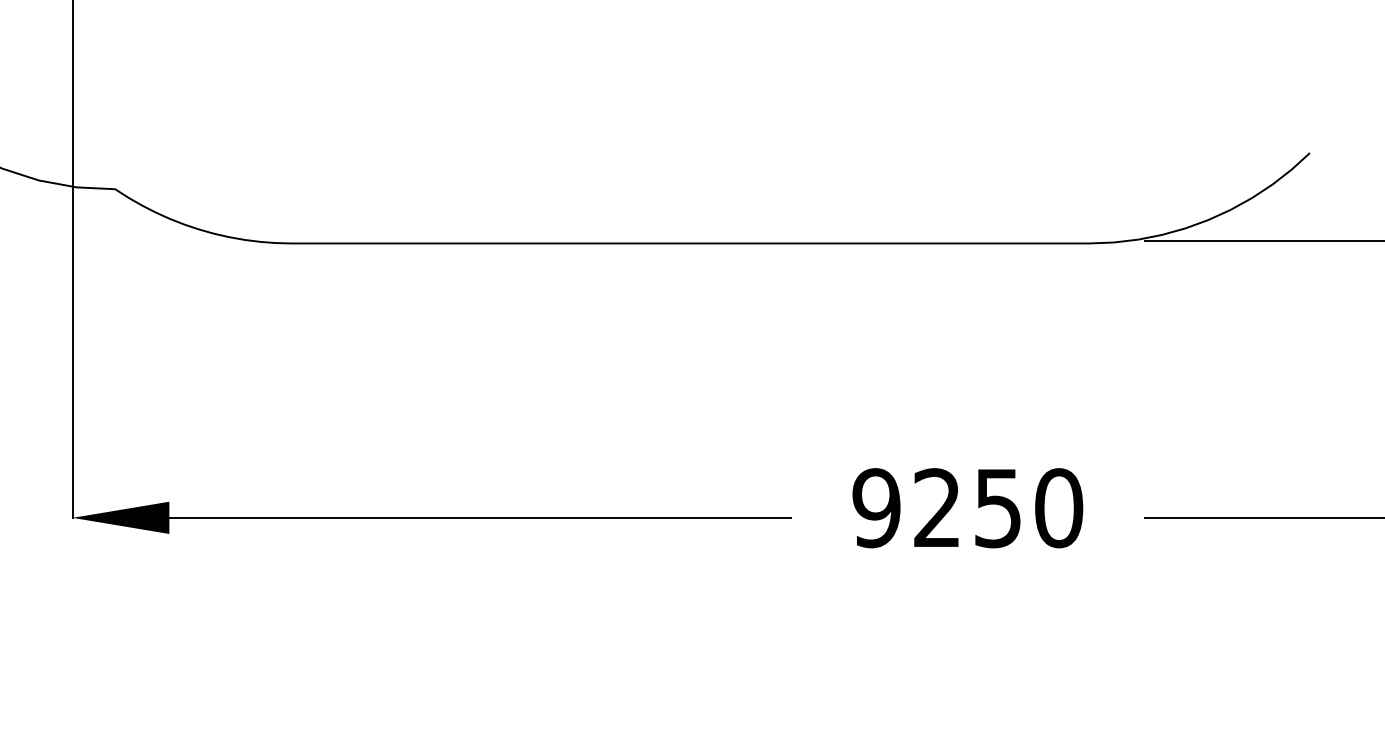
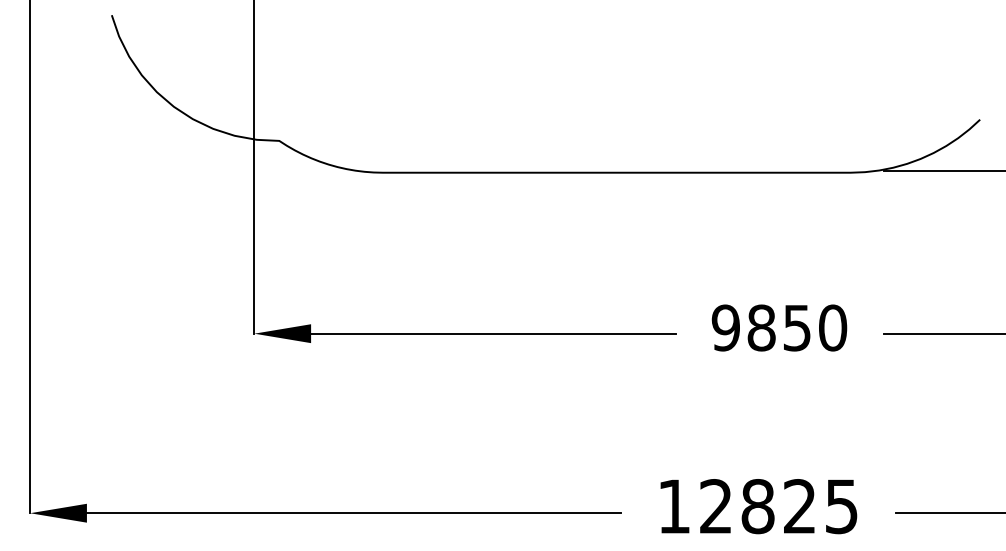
text: (937, 507) -> (761, 327), 9250 -> 9850

